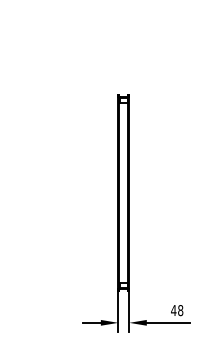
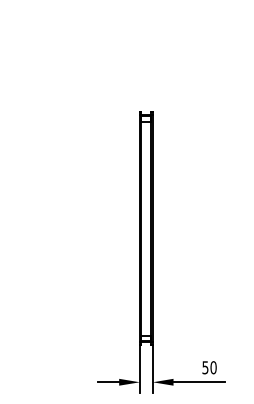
text: (177, 310) -> (209, 367), 48 -> 50

